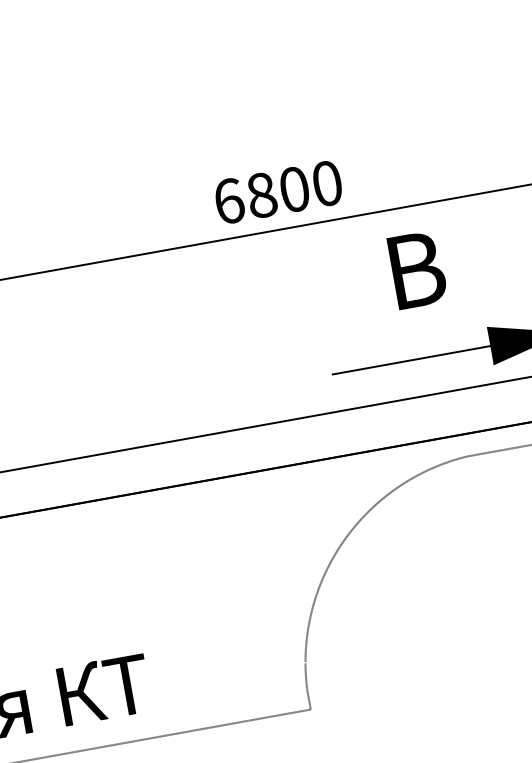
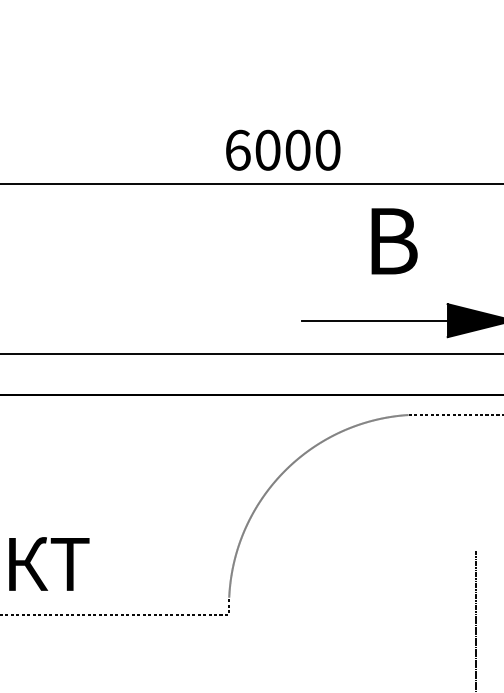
text: (261, 194) -> (267, 149), 6800 -> 6000

